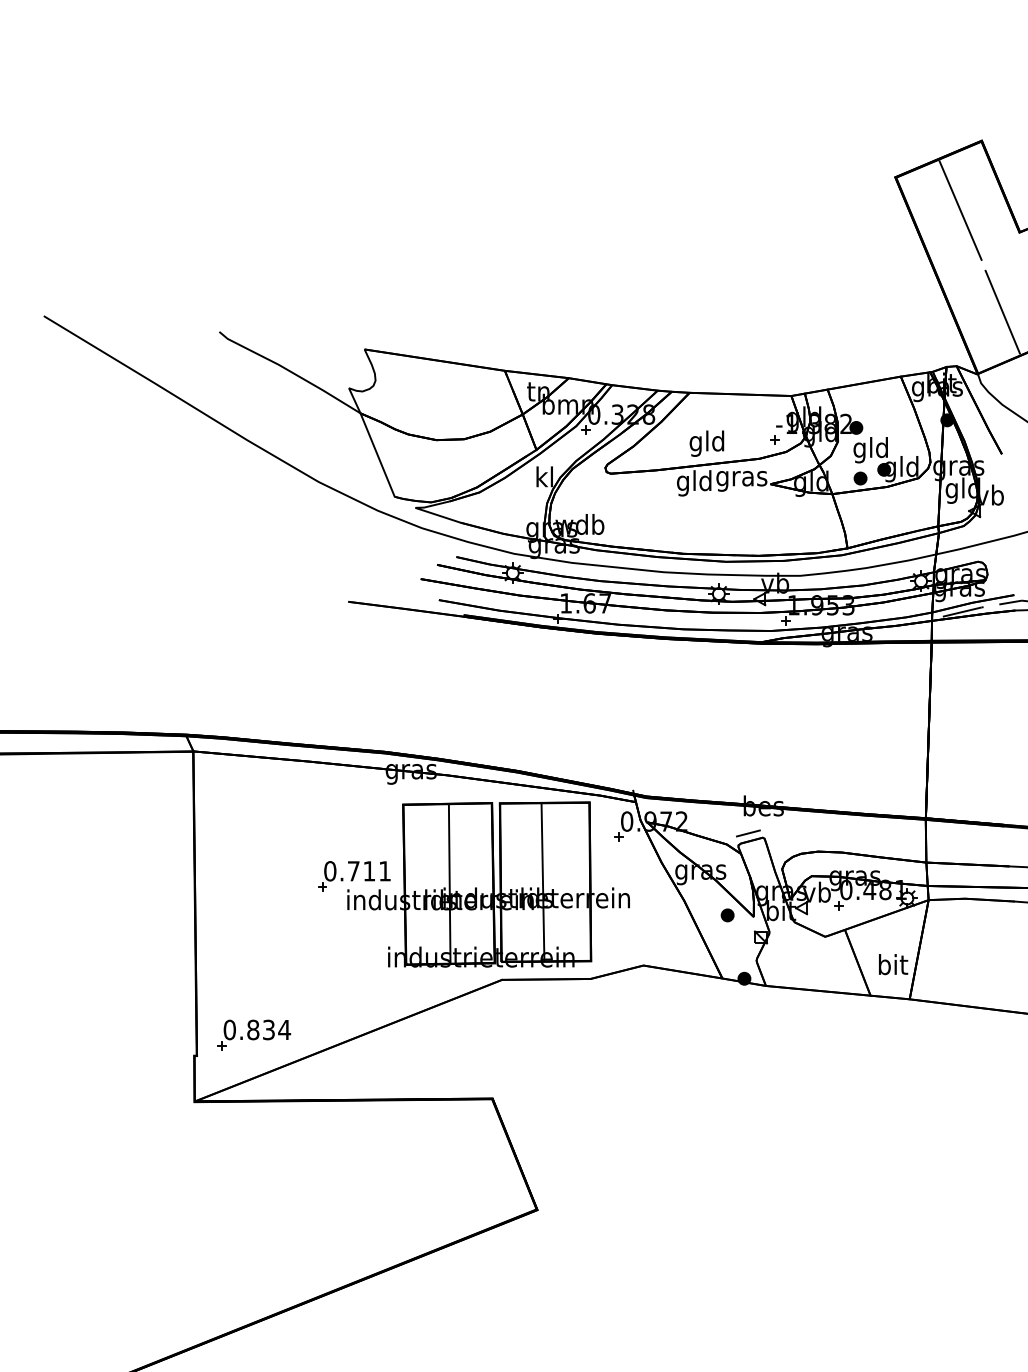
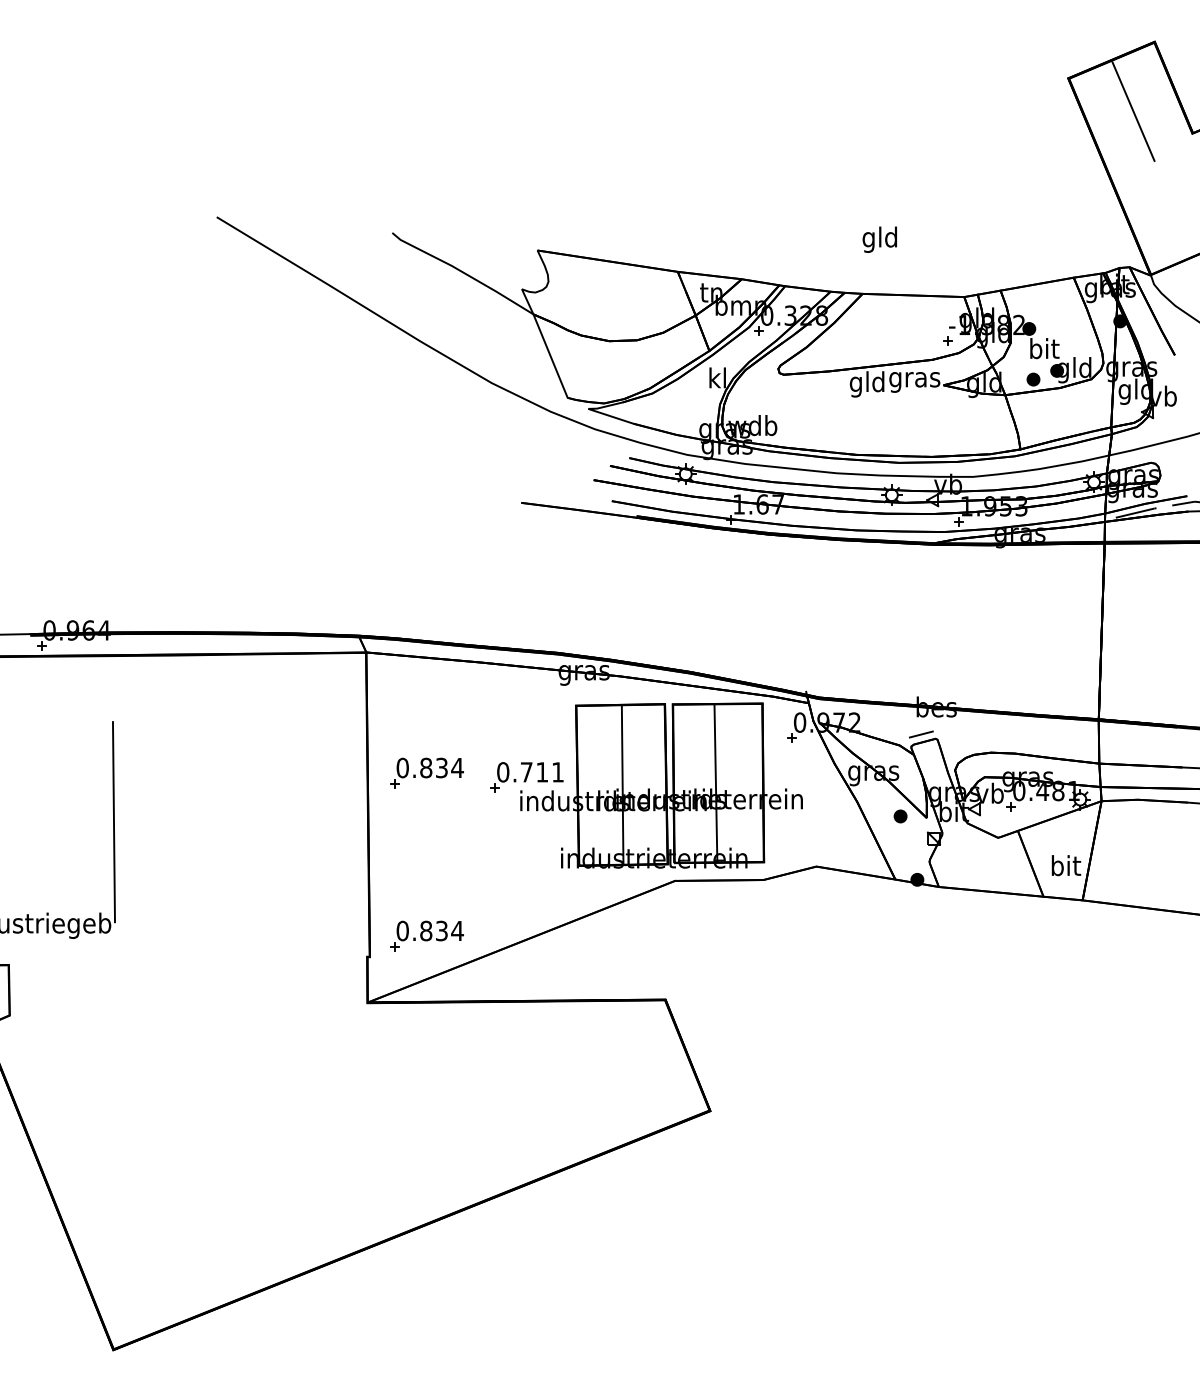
line: (1002, 311) -> (1175, 212), removed
text: (706, 443) -> (879, 239), moved
text: (870, 450) -> (1043, 351), gld -> bit
part: (253, 871) -> (426, 772), added

